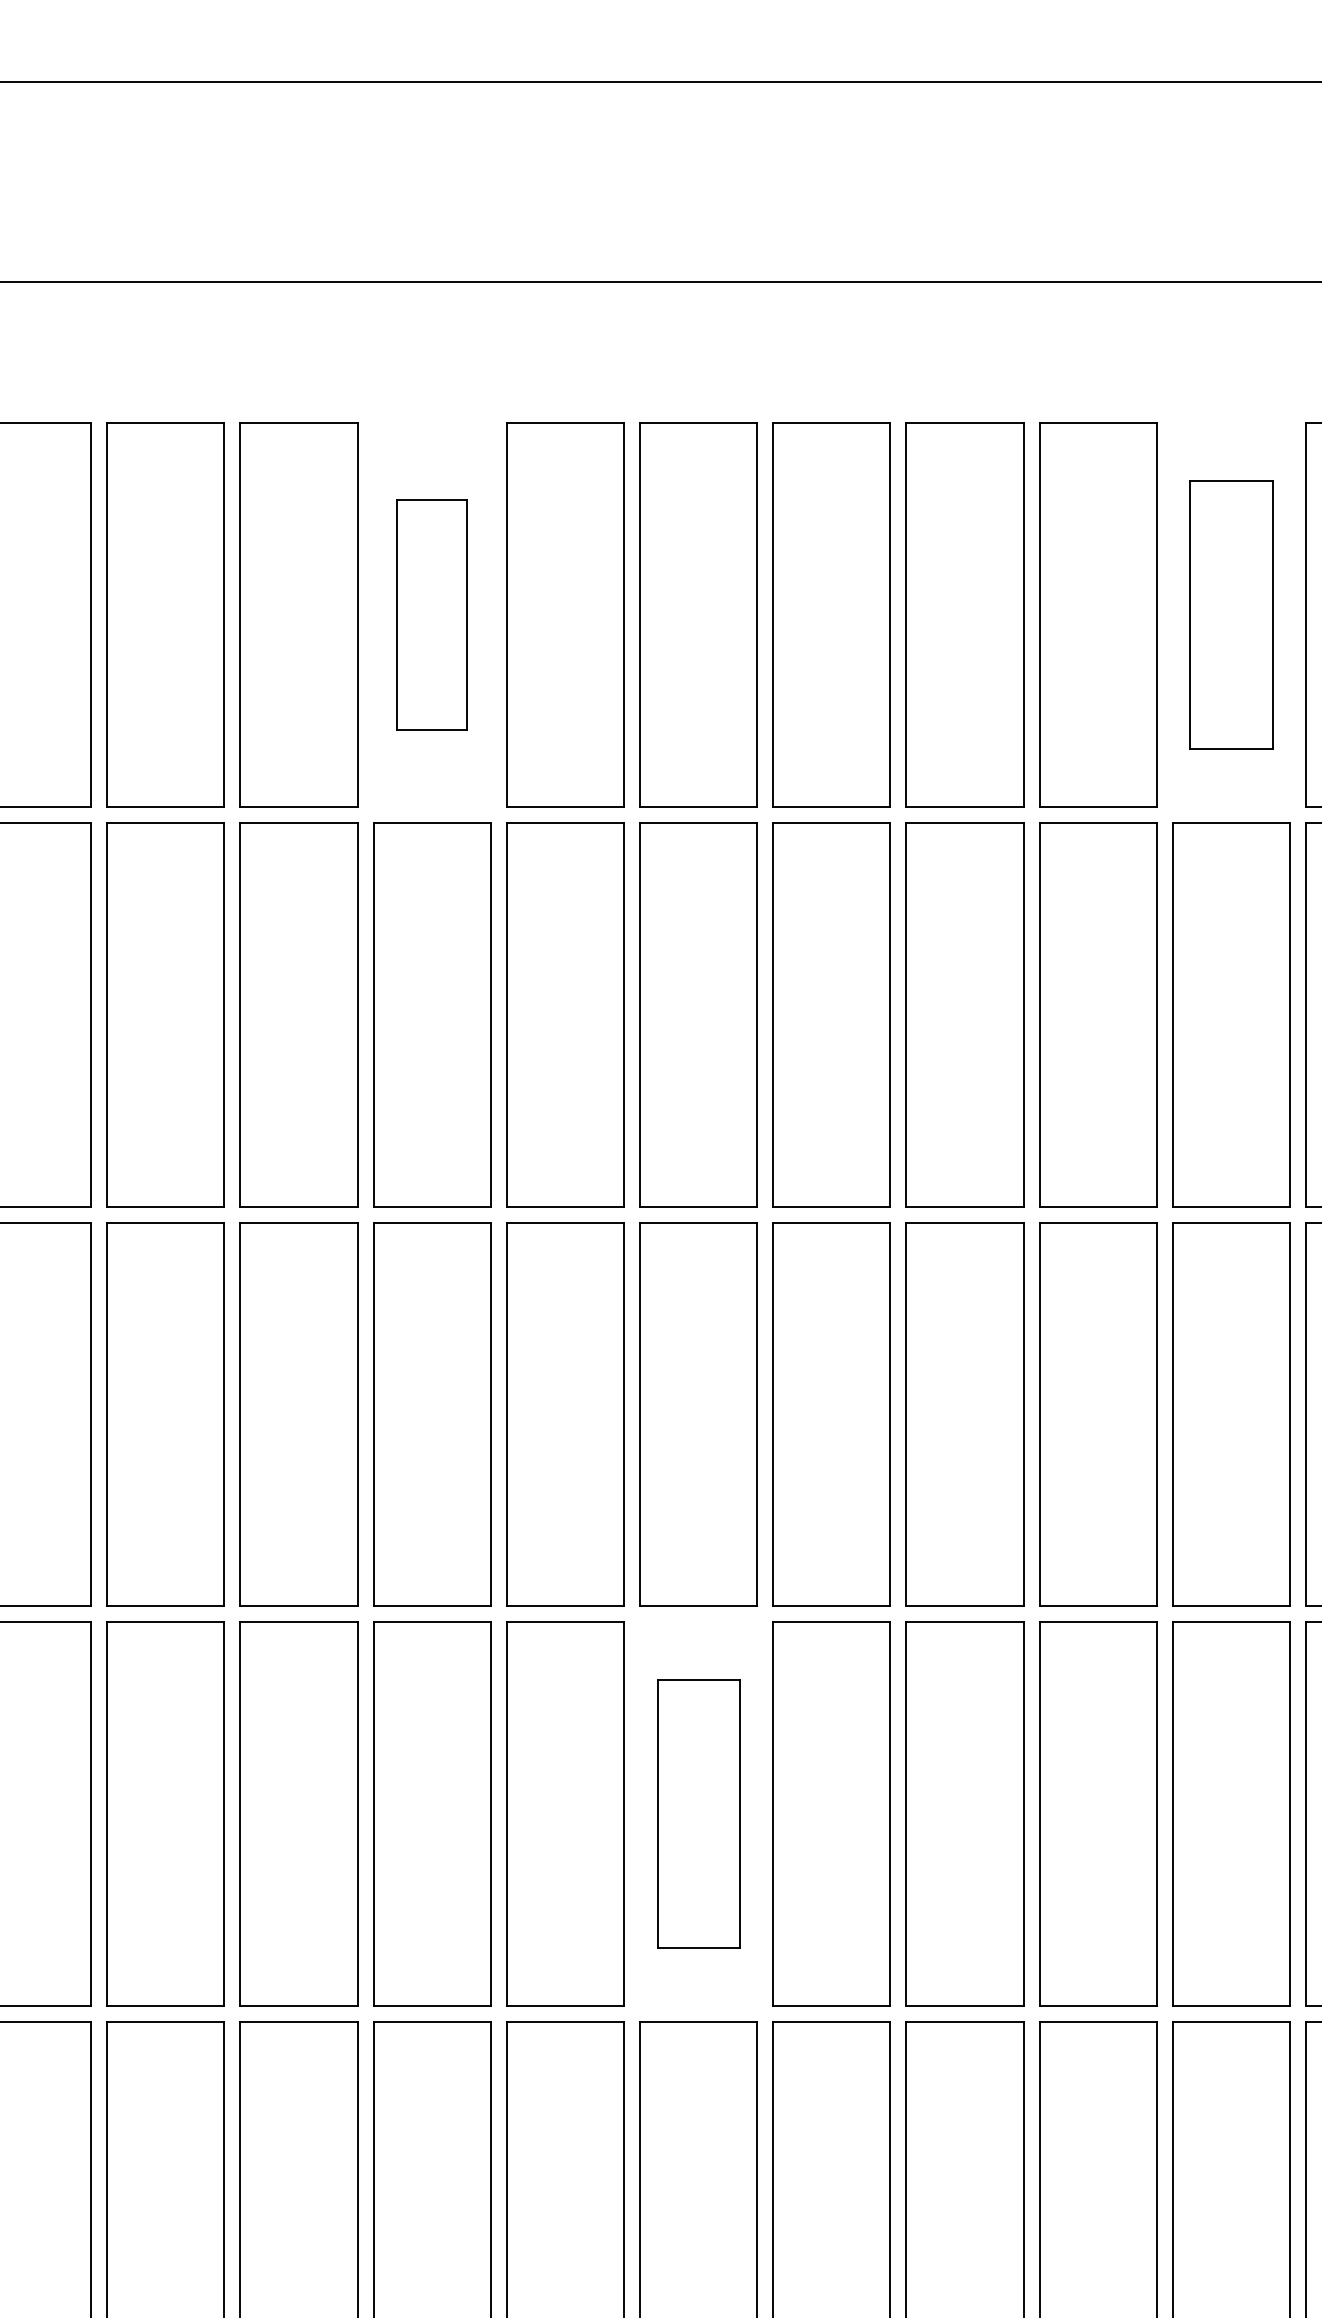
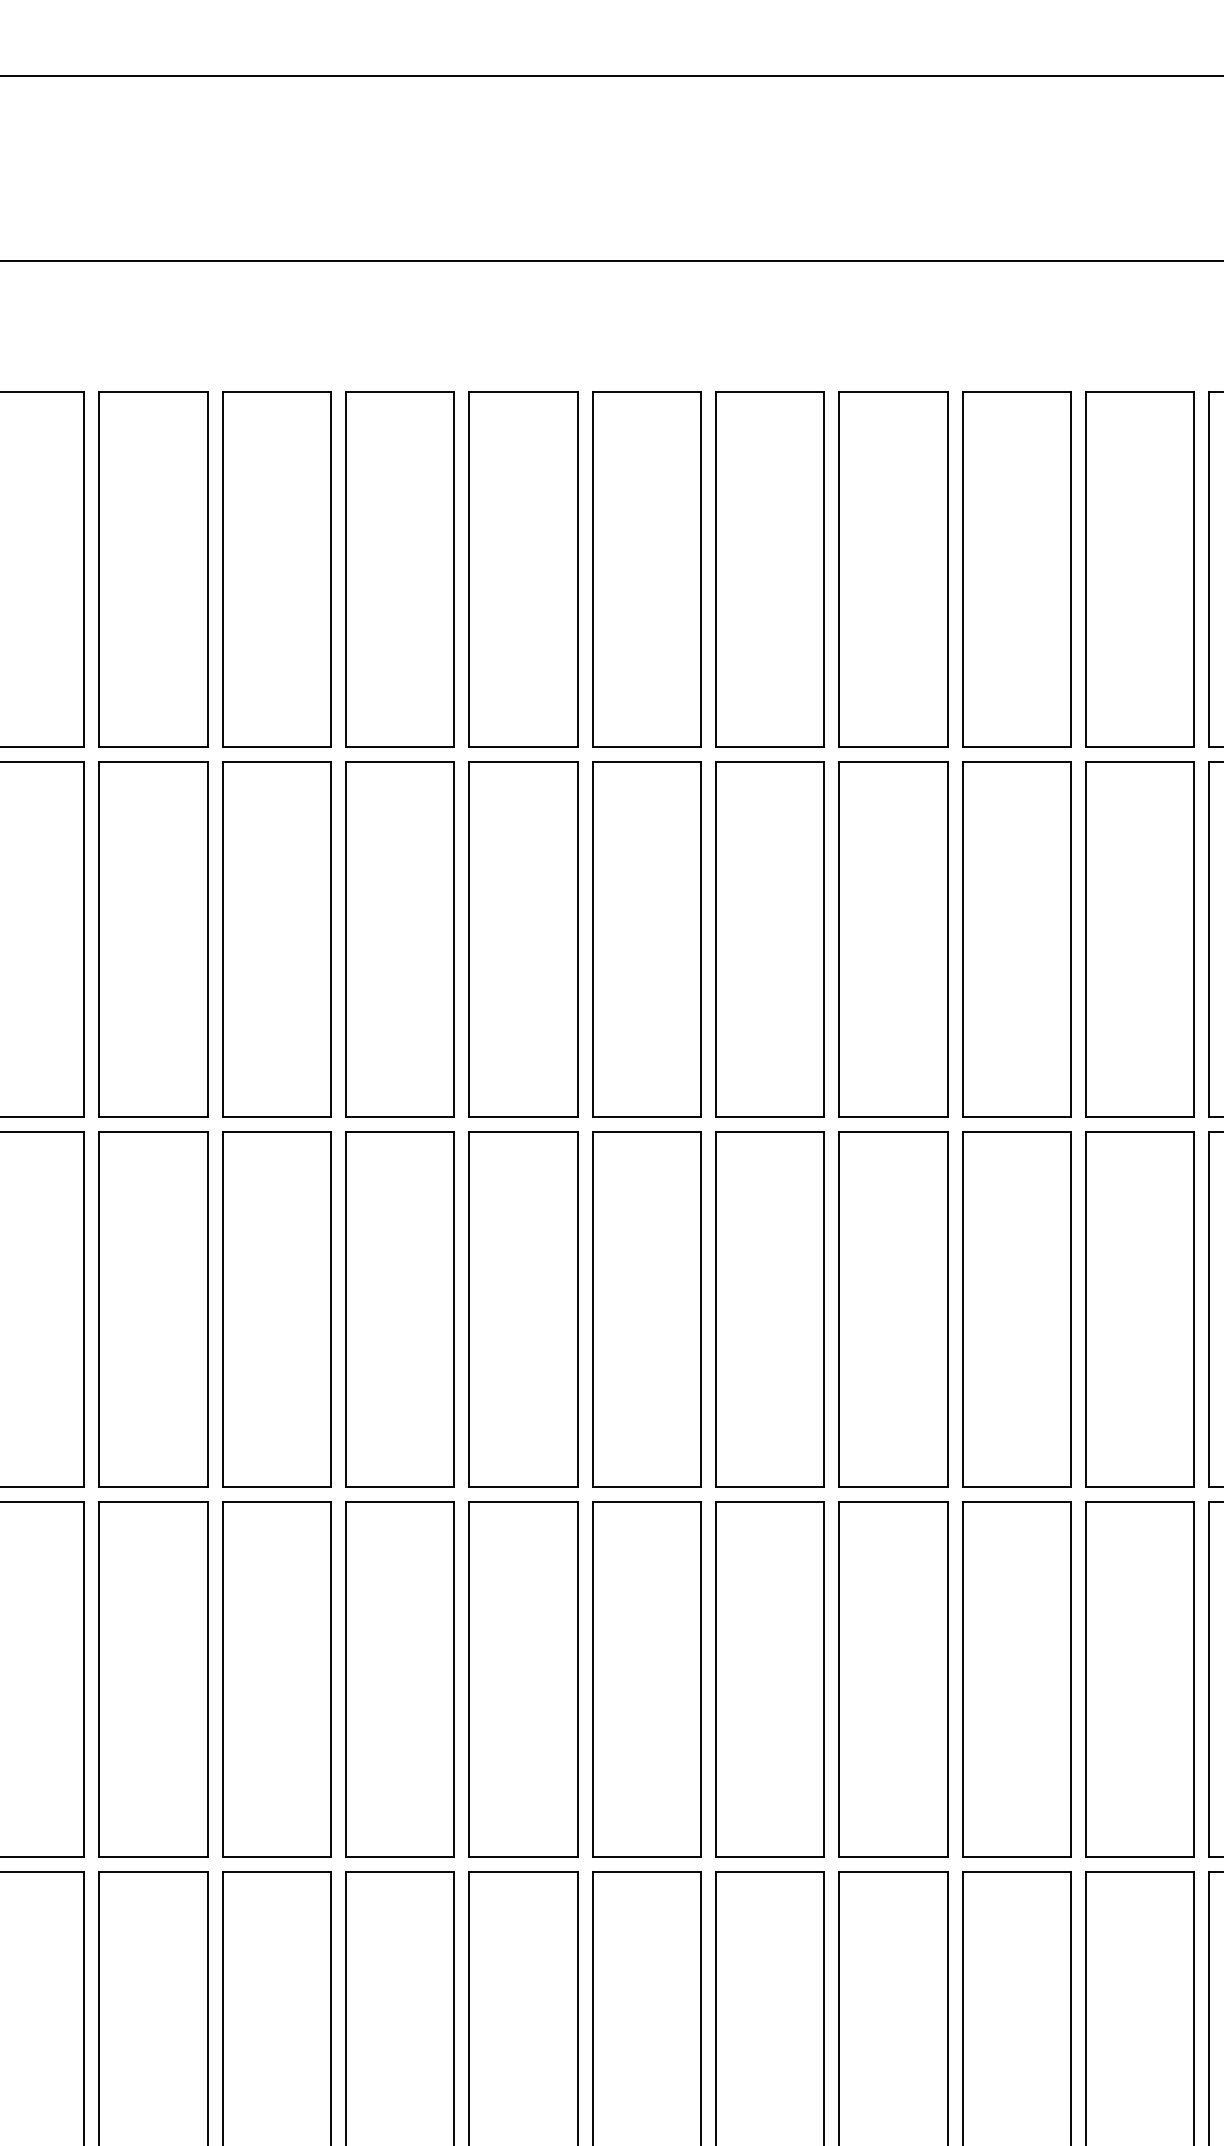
part: (432, 614) -> (400, 568), size x1.67
part: (1231, 614) -> (1140, 568), size x1.43
part: (698, 1813) -> (646, 1678), size x1.43

